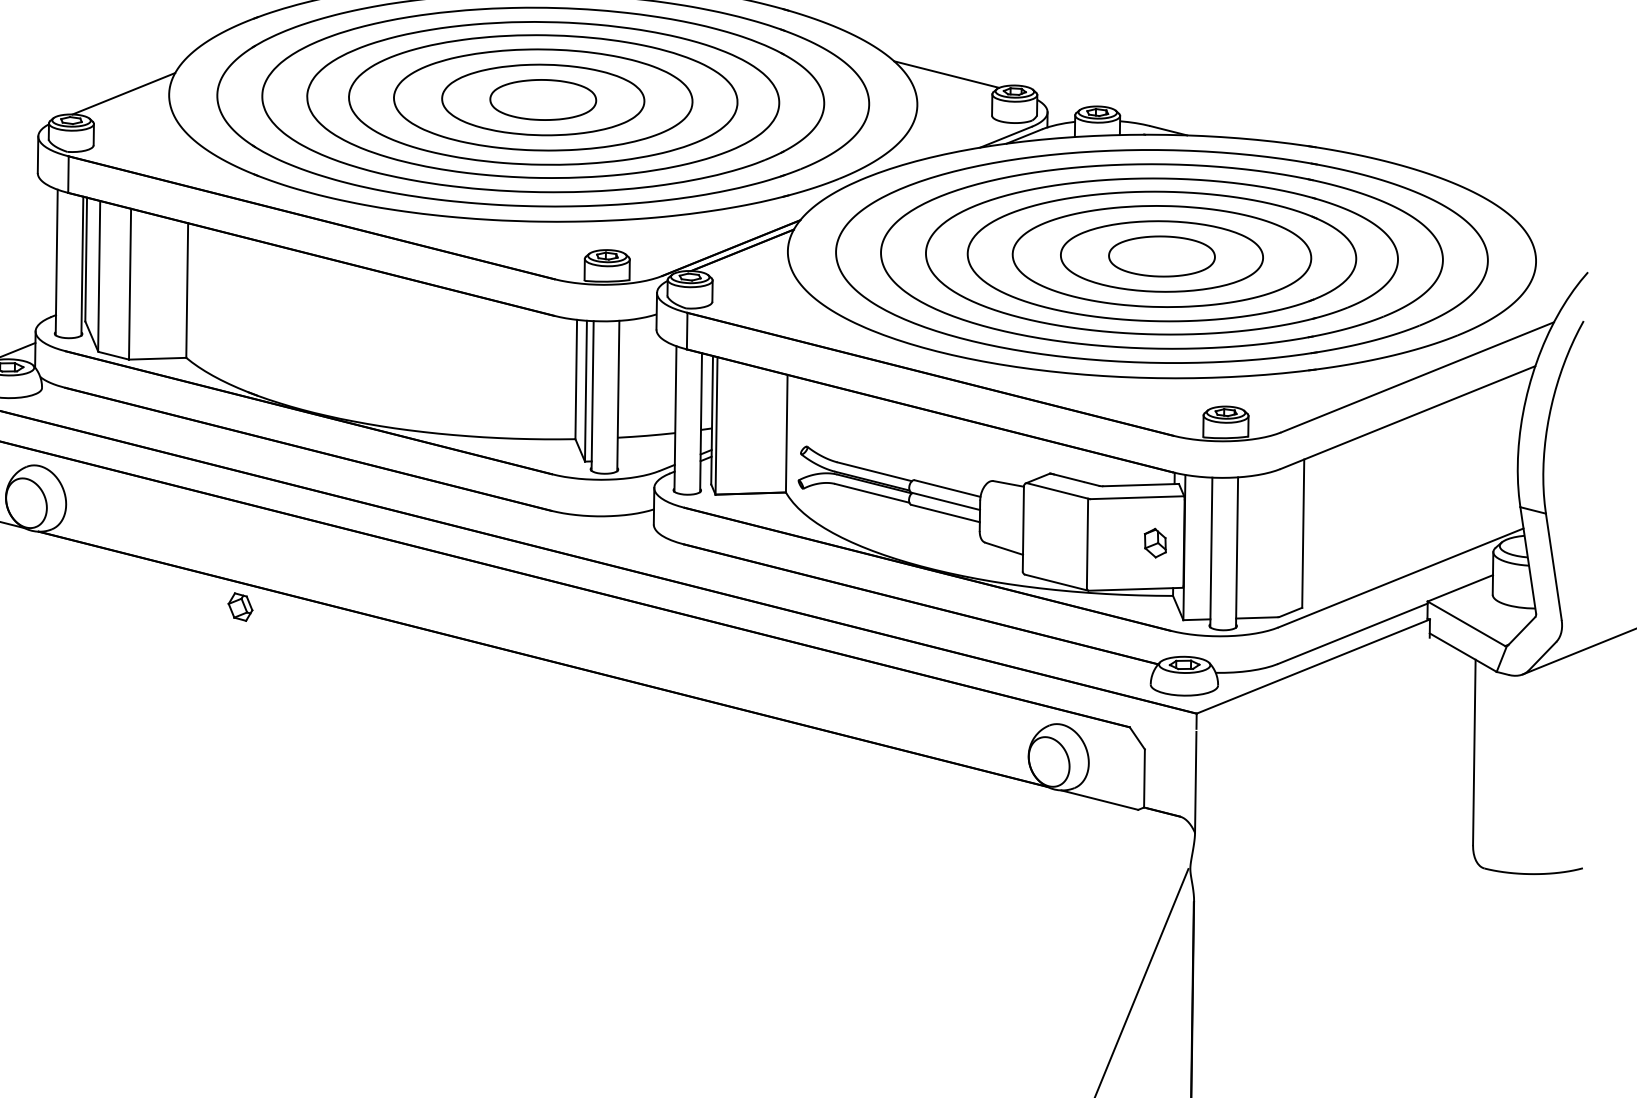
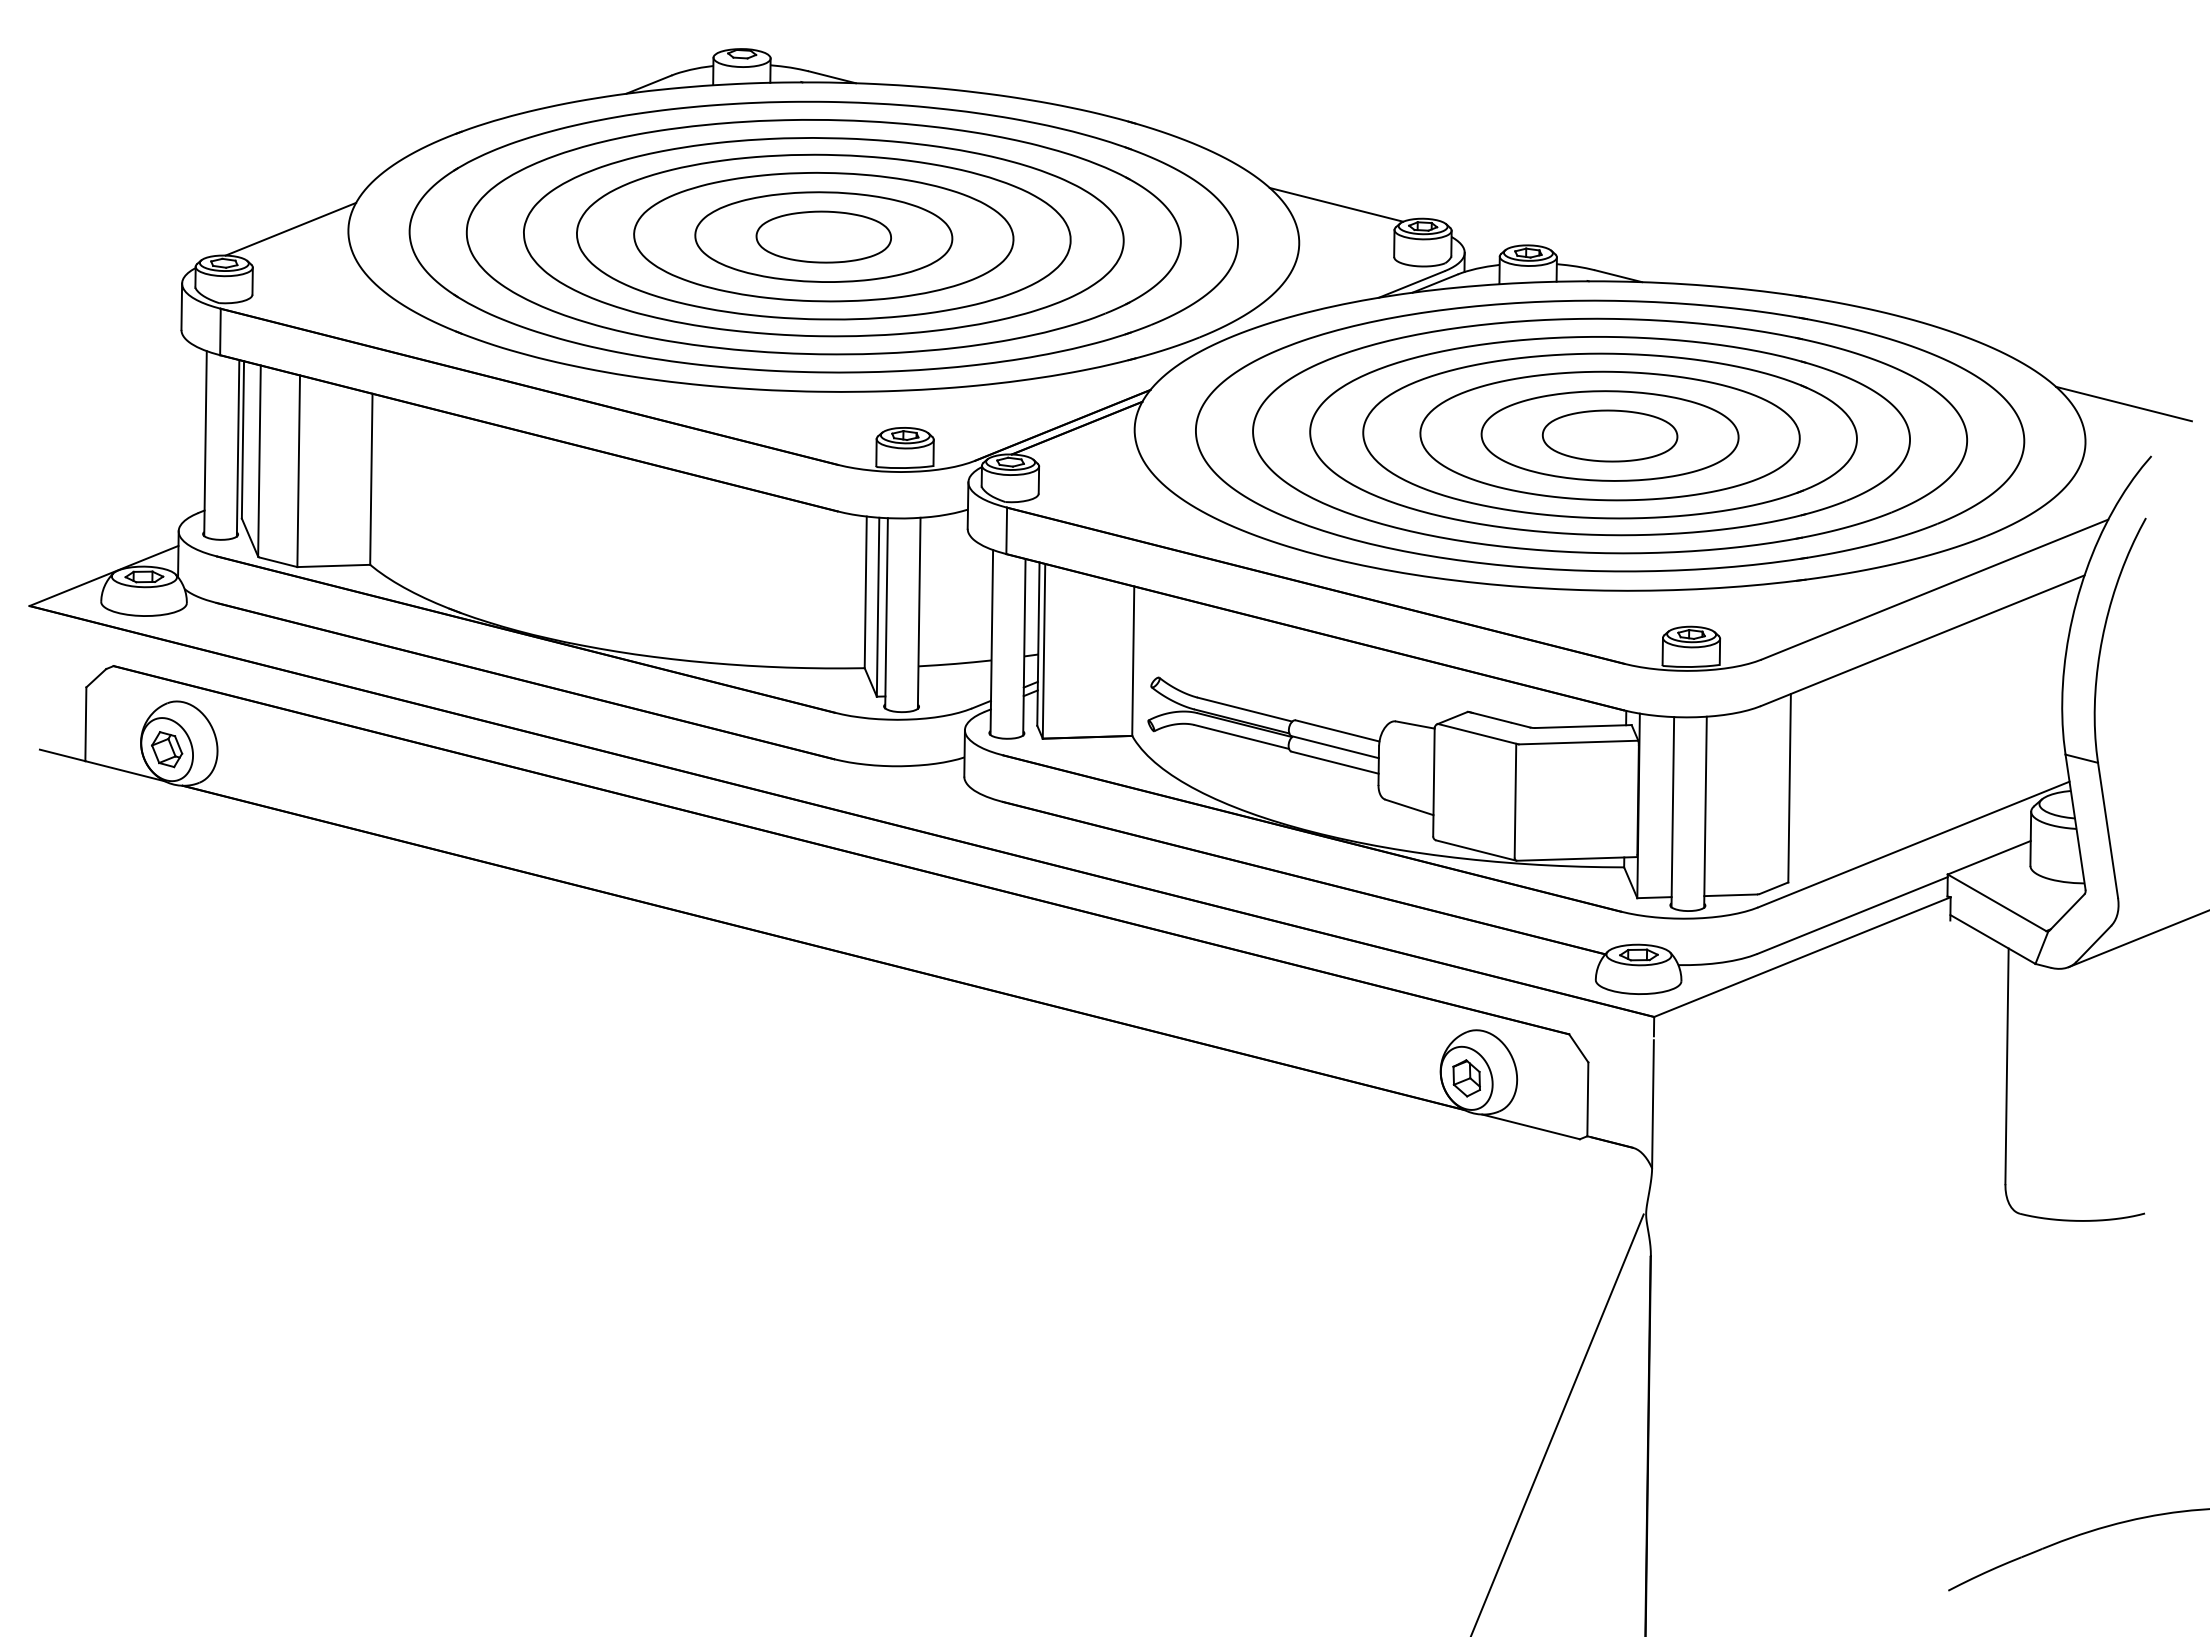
line: (1565, 230) -> (2123, 403), added
part: (1155, 543) -> (1466, 1078), moved
part: (240, 607) -> (167, 749), moved

